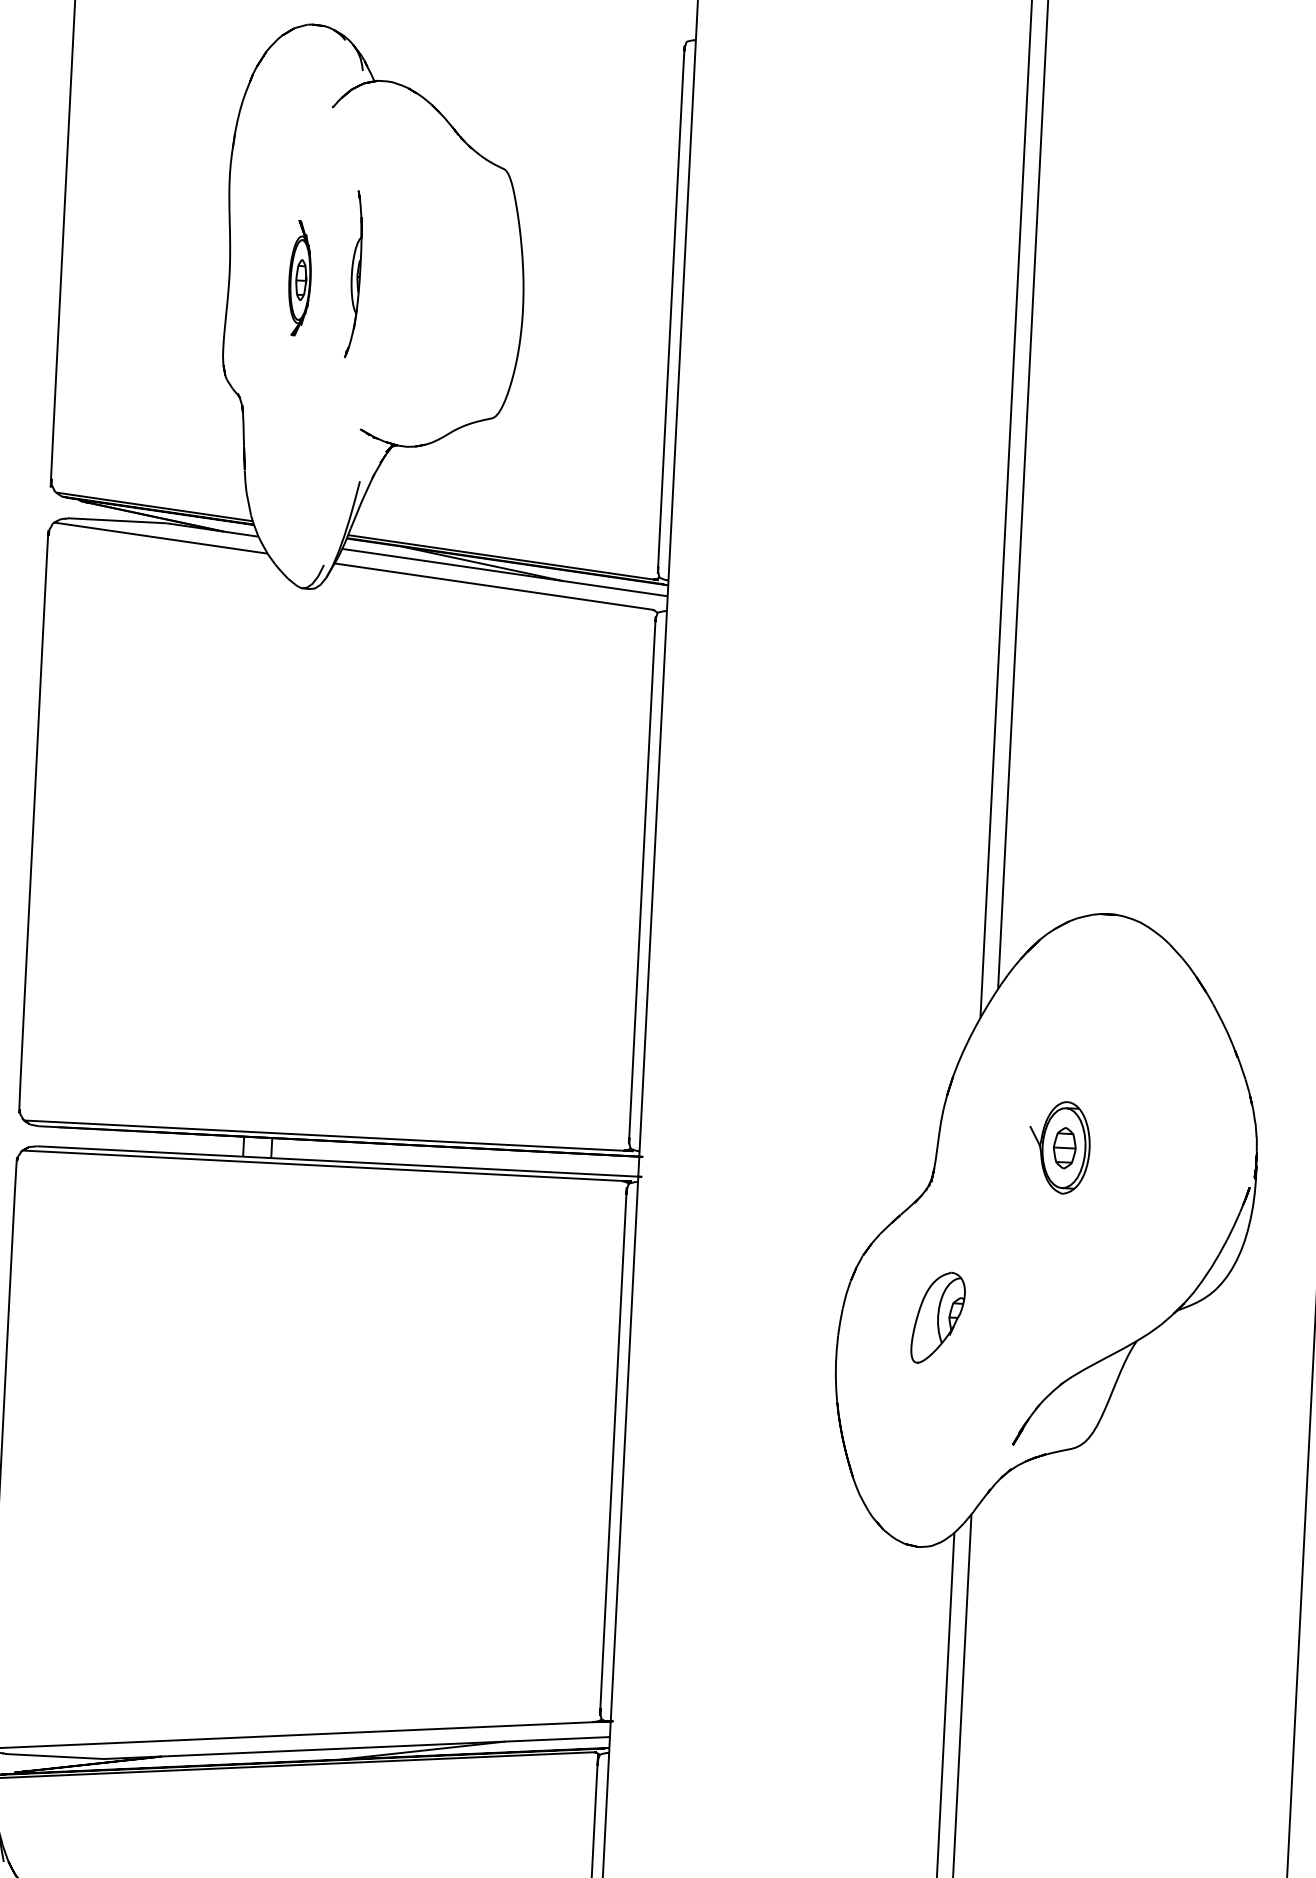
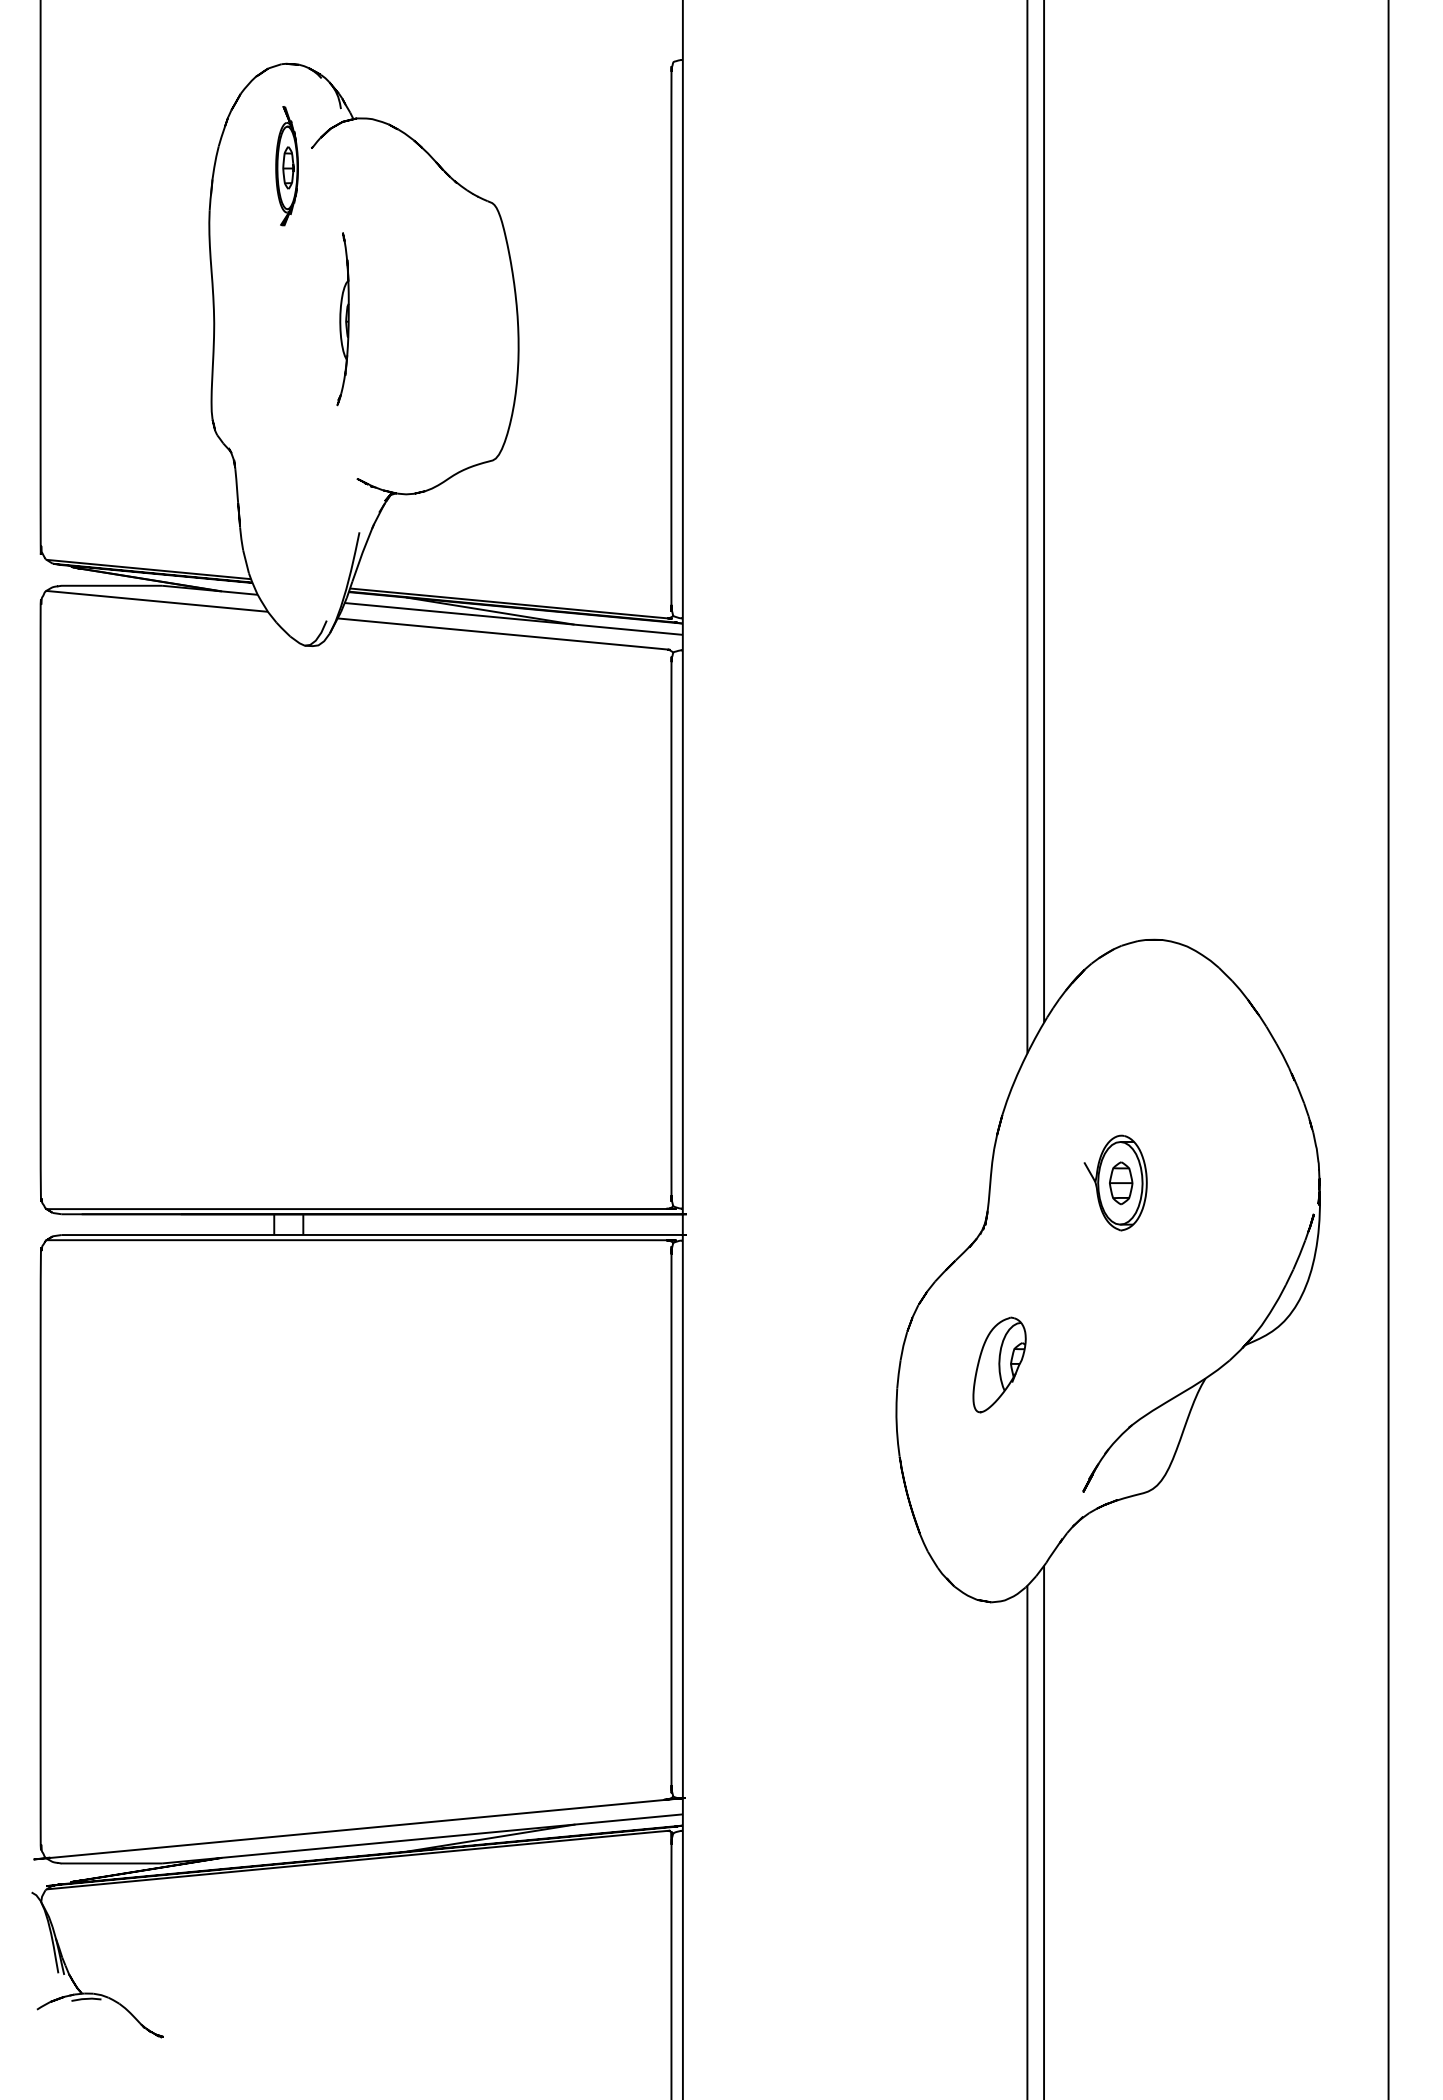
part: (299, 278) -> (286, 166), moved

